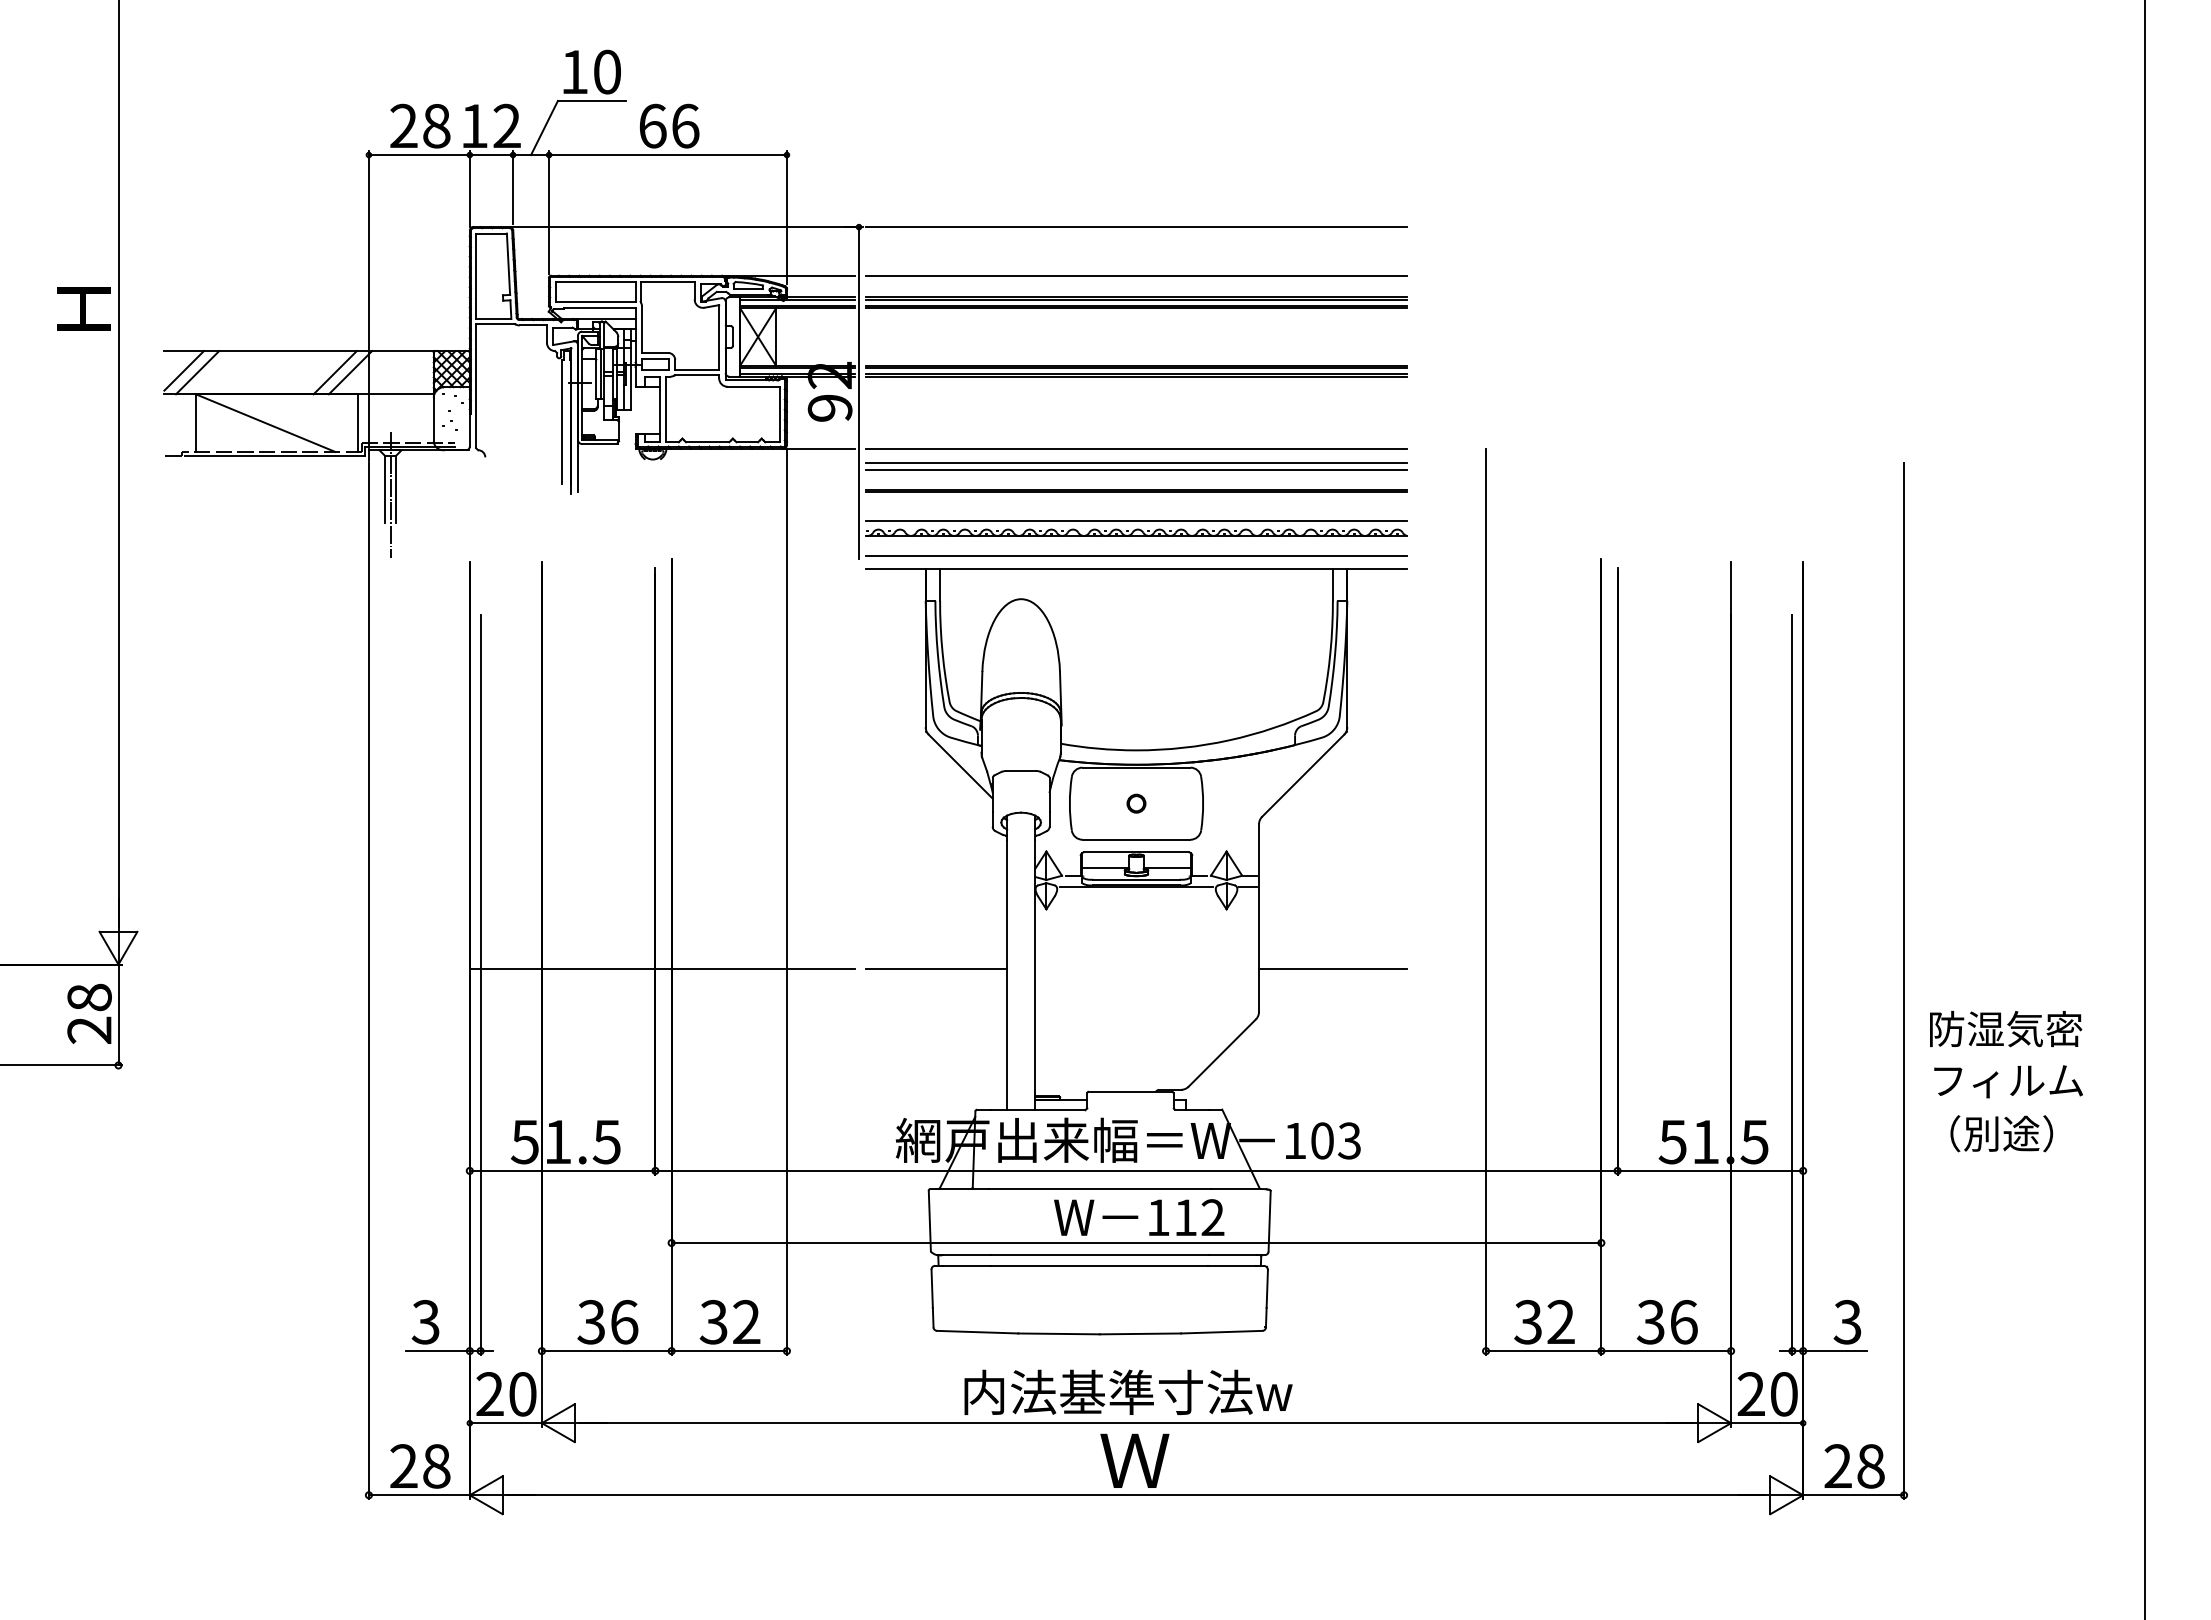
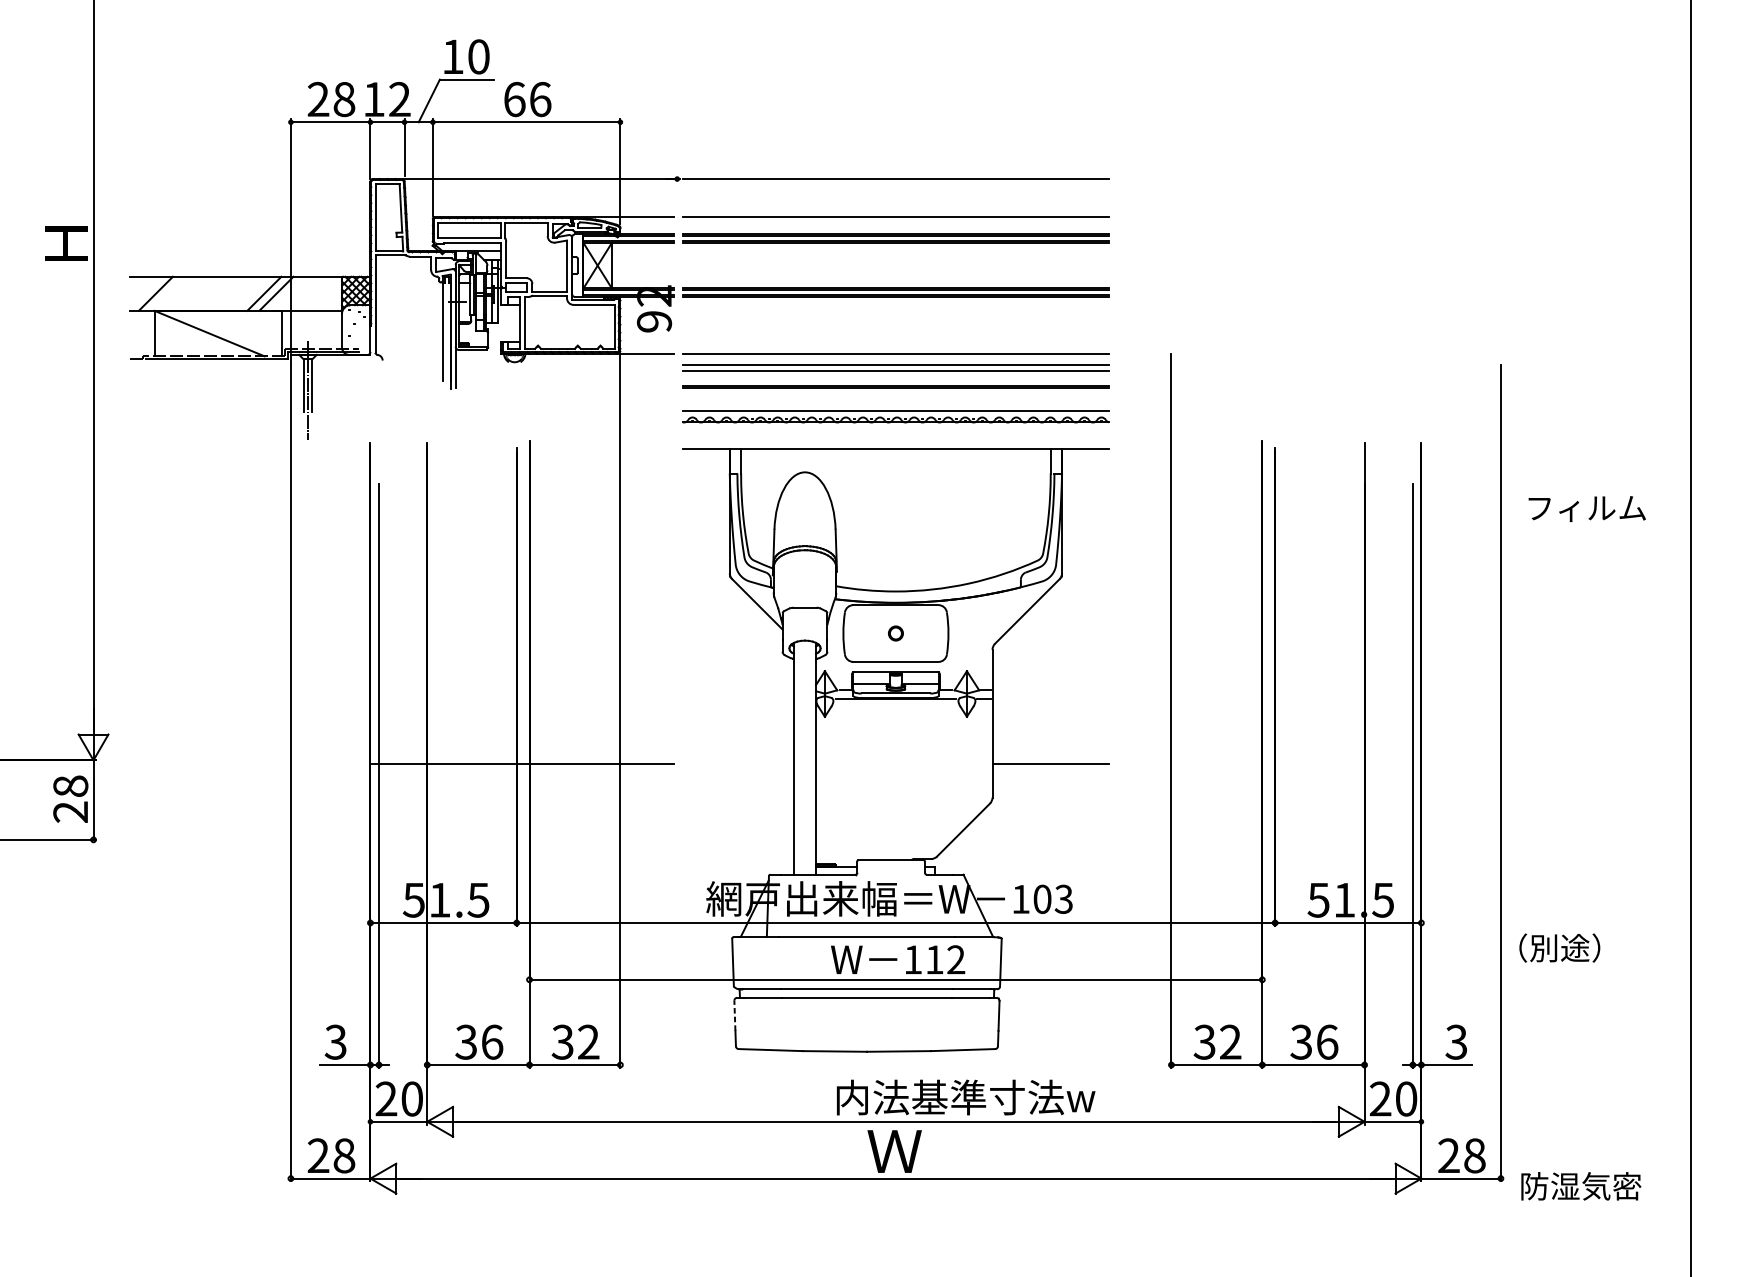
line: (183, 370) -> (144, 292), removed
line: (859, 392) -> (677, 309), removed
line: (1136, 556) -> (895, 438), removed
line: (936, 969) -> (738, 764), removed
text: (2006, 1029) -> (1581, 1186), moved
text: (2008, 1081) -> (1587, 508), moved
text: (2001, 1133) -> (1559, 947), moved
line: (932, 1288) -> (735, 1015), solid -> dashed
text: (1128, 1391) -> (966, 1096), moved

